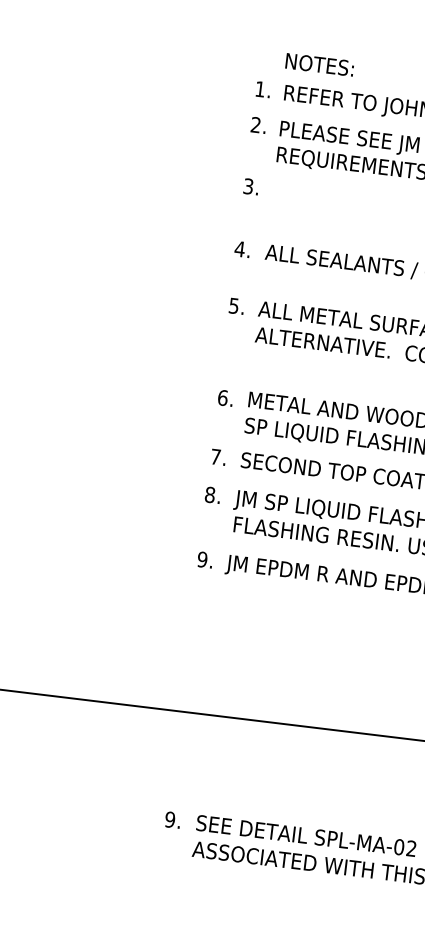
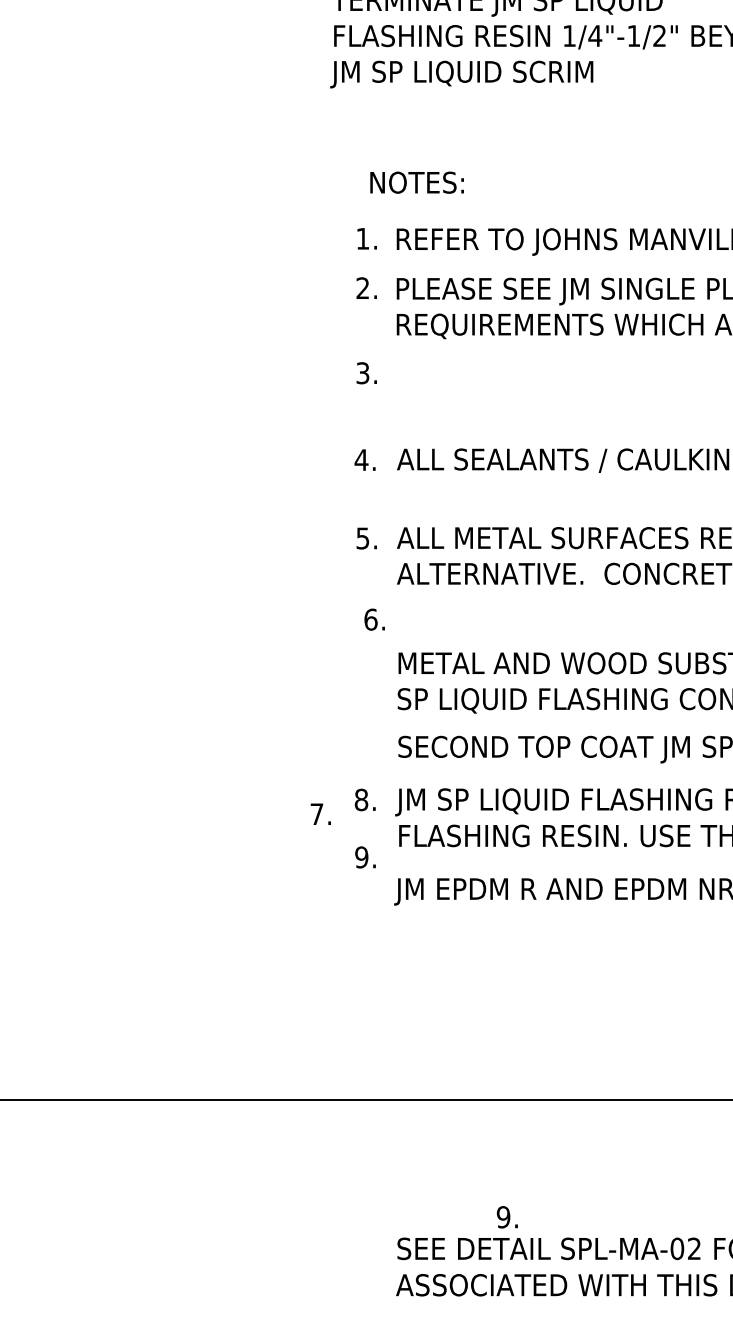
text: (319, 64) -> (416, 182), moved
text: (225, 398) -> (374, 619), moved
text: (218, 456) -> (320, 813), moved
text: (205, 560) -> (365, 857), moved
text: (172, 820) -> (506, 1217), moved

